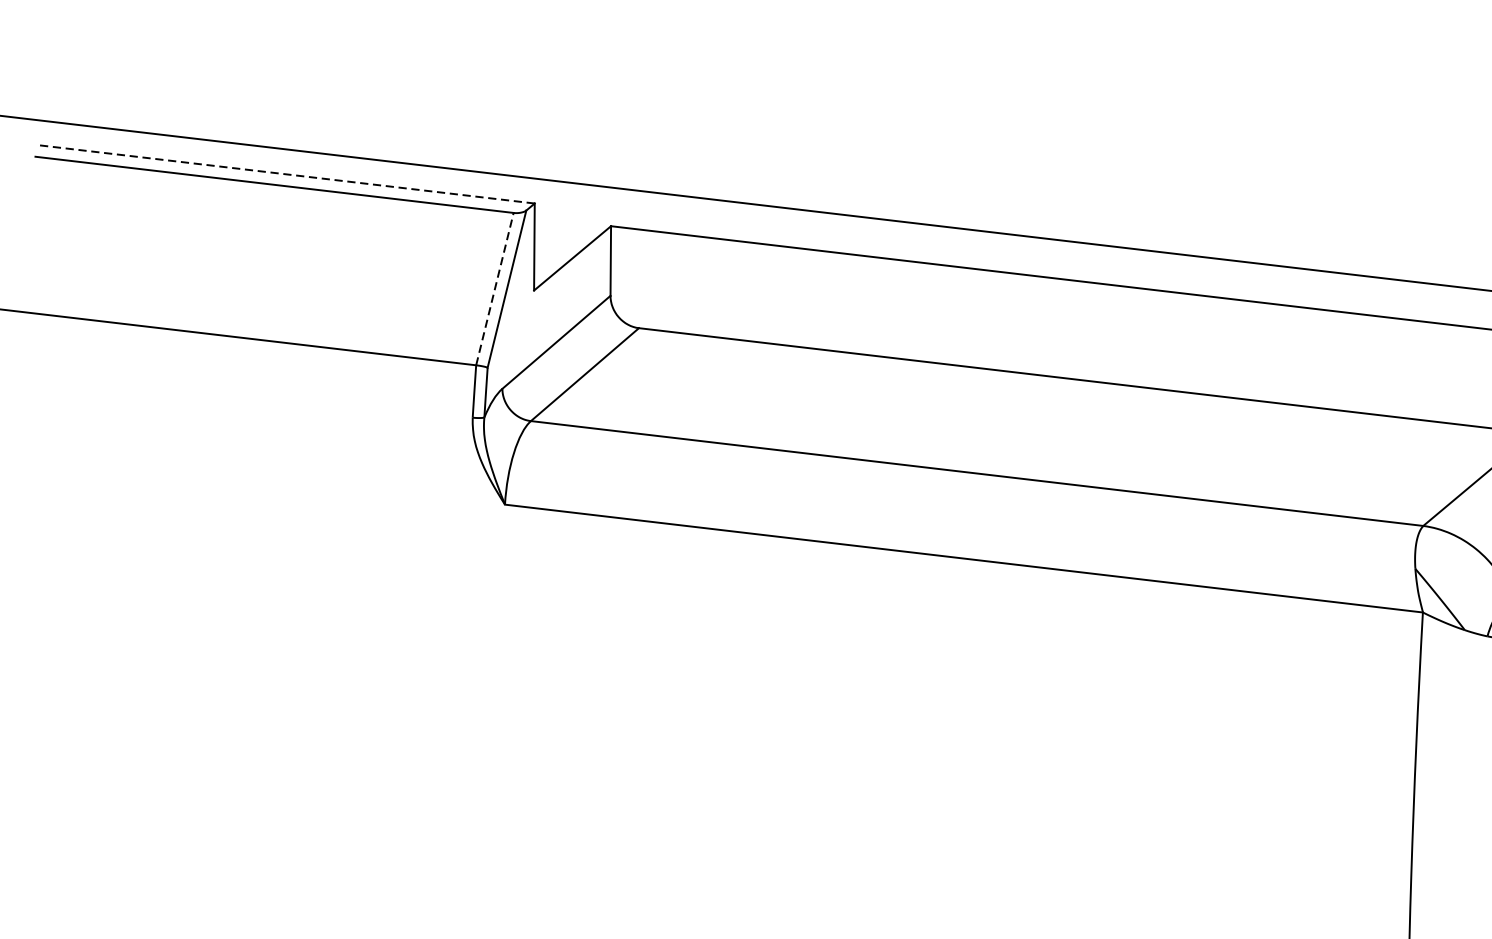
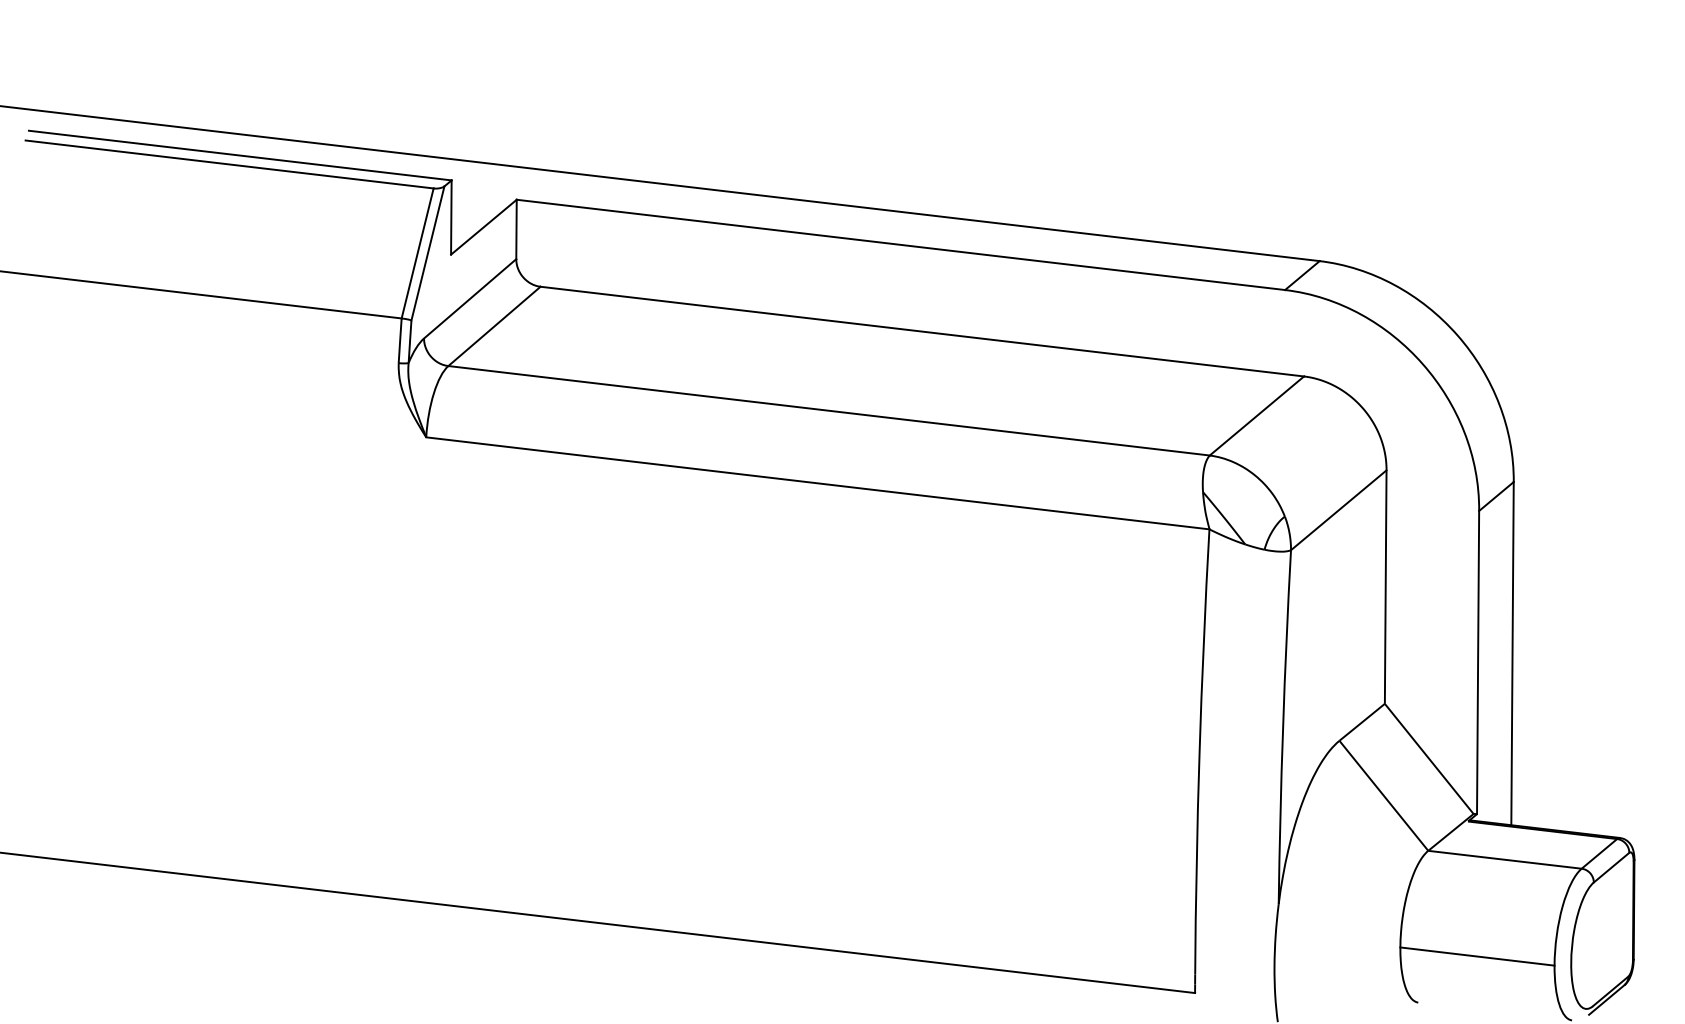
line: (287, 174) -> (240, 155), dashed -> solid
line: (494, 289) -> (417, 253), dashed -> solid

